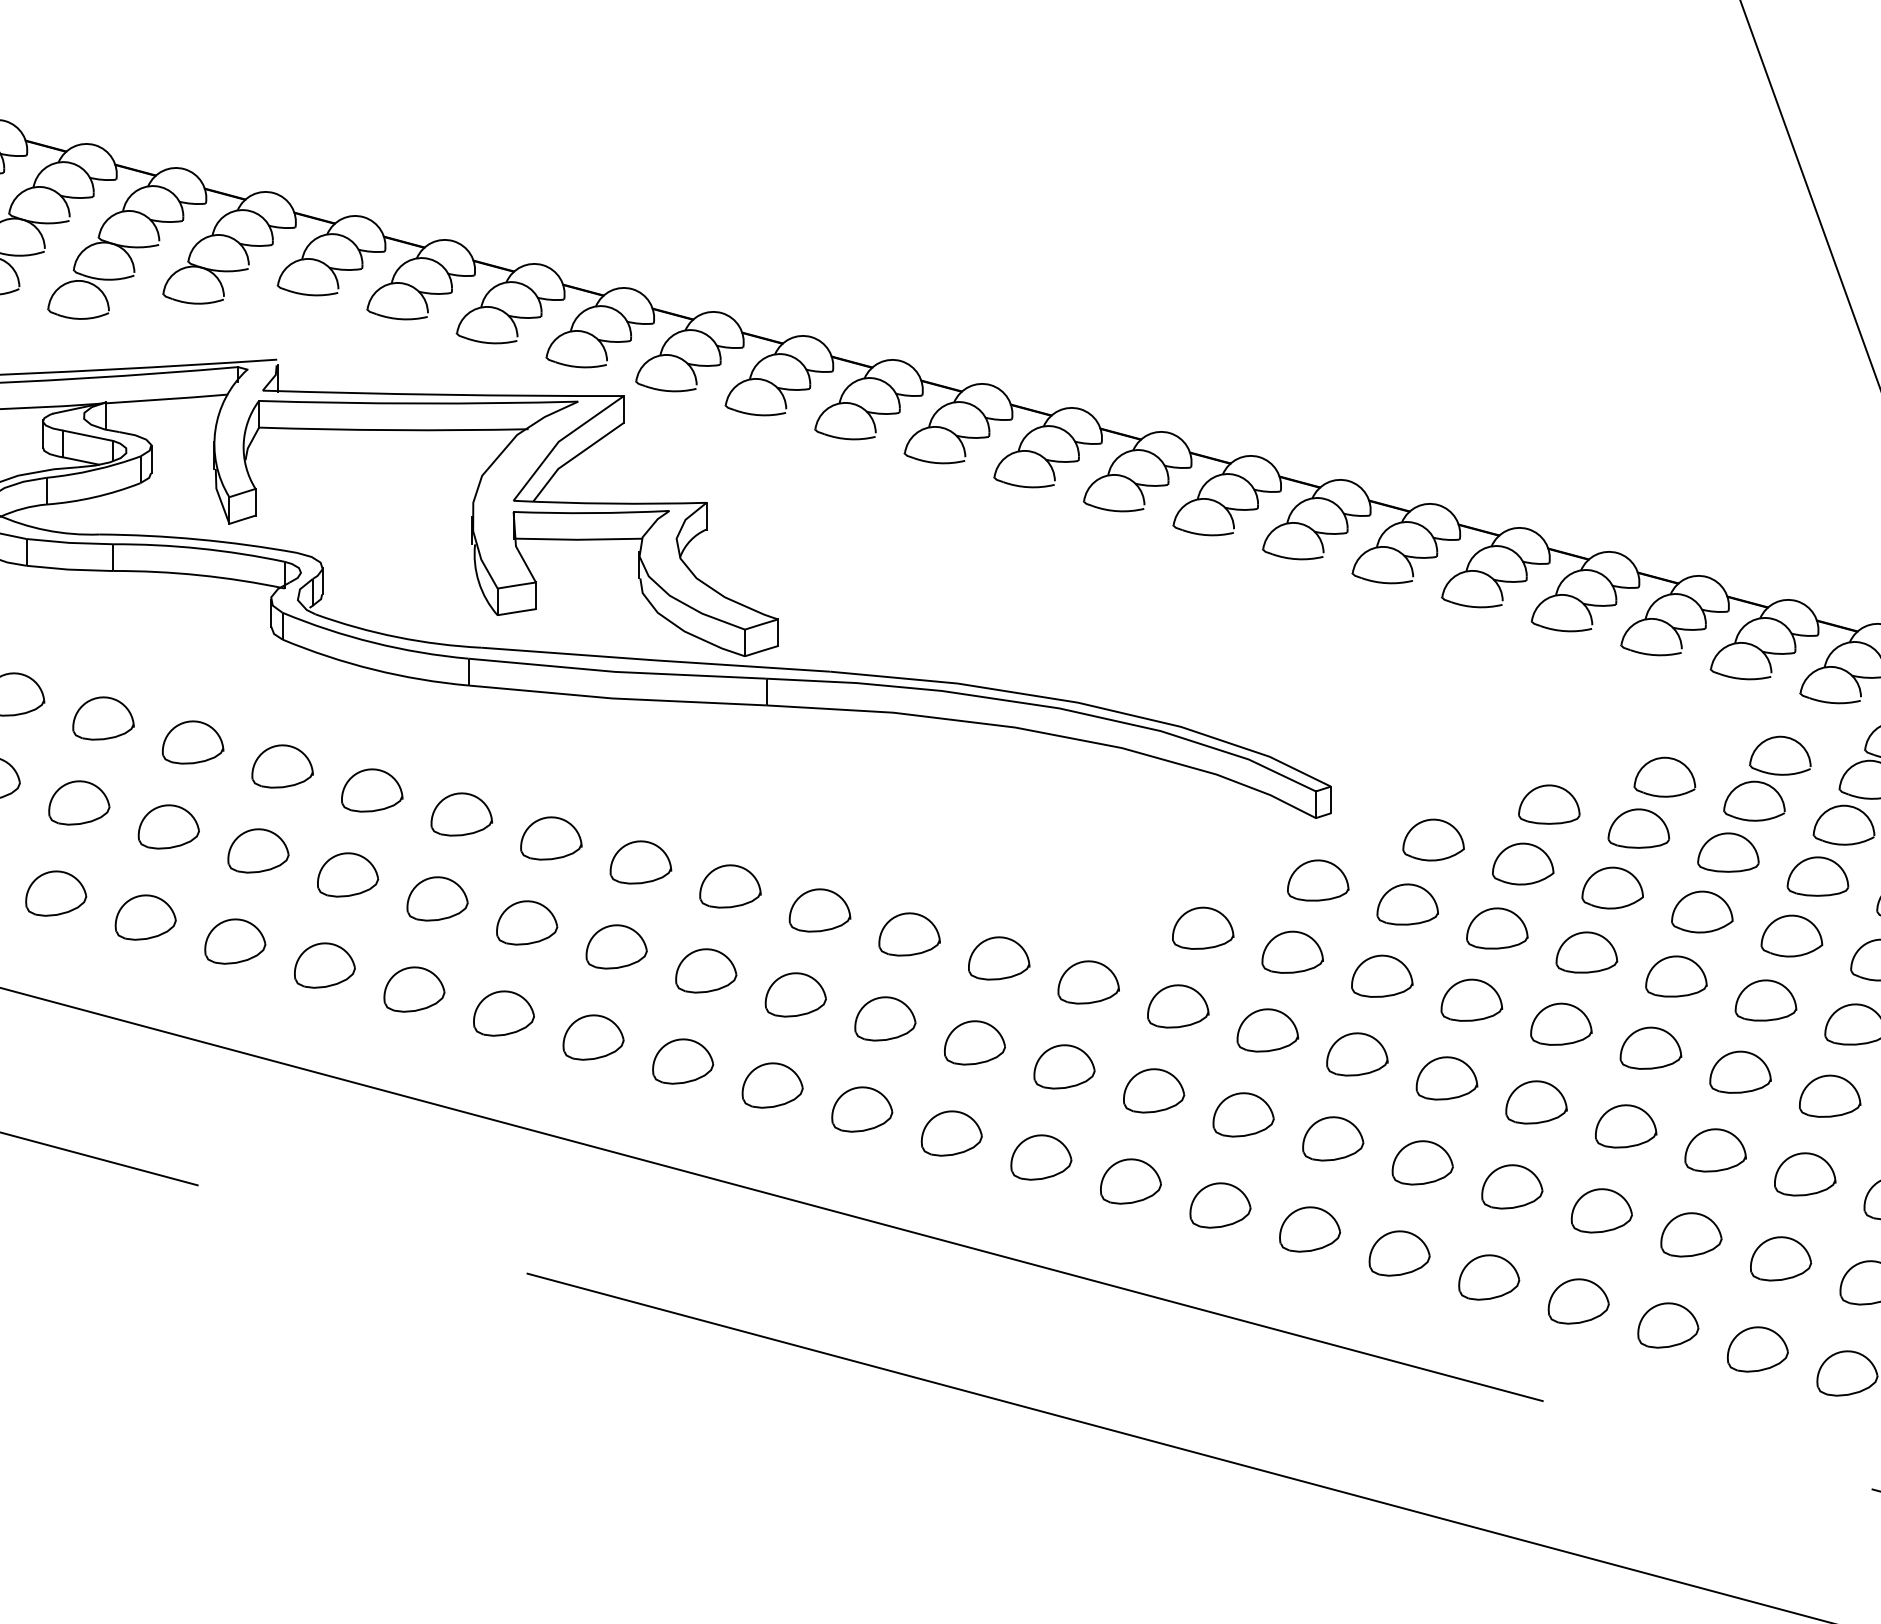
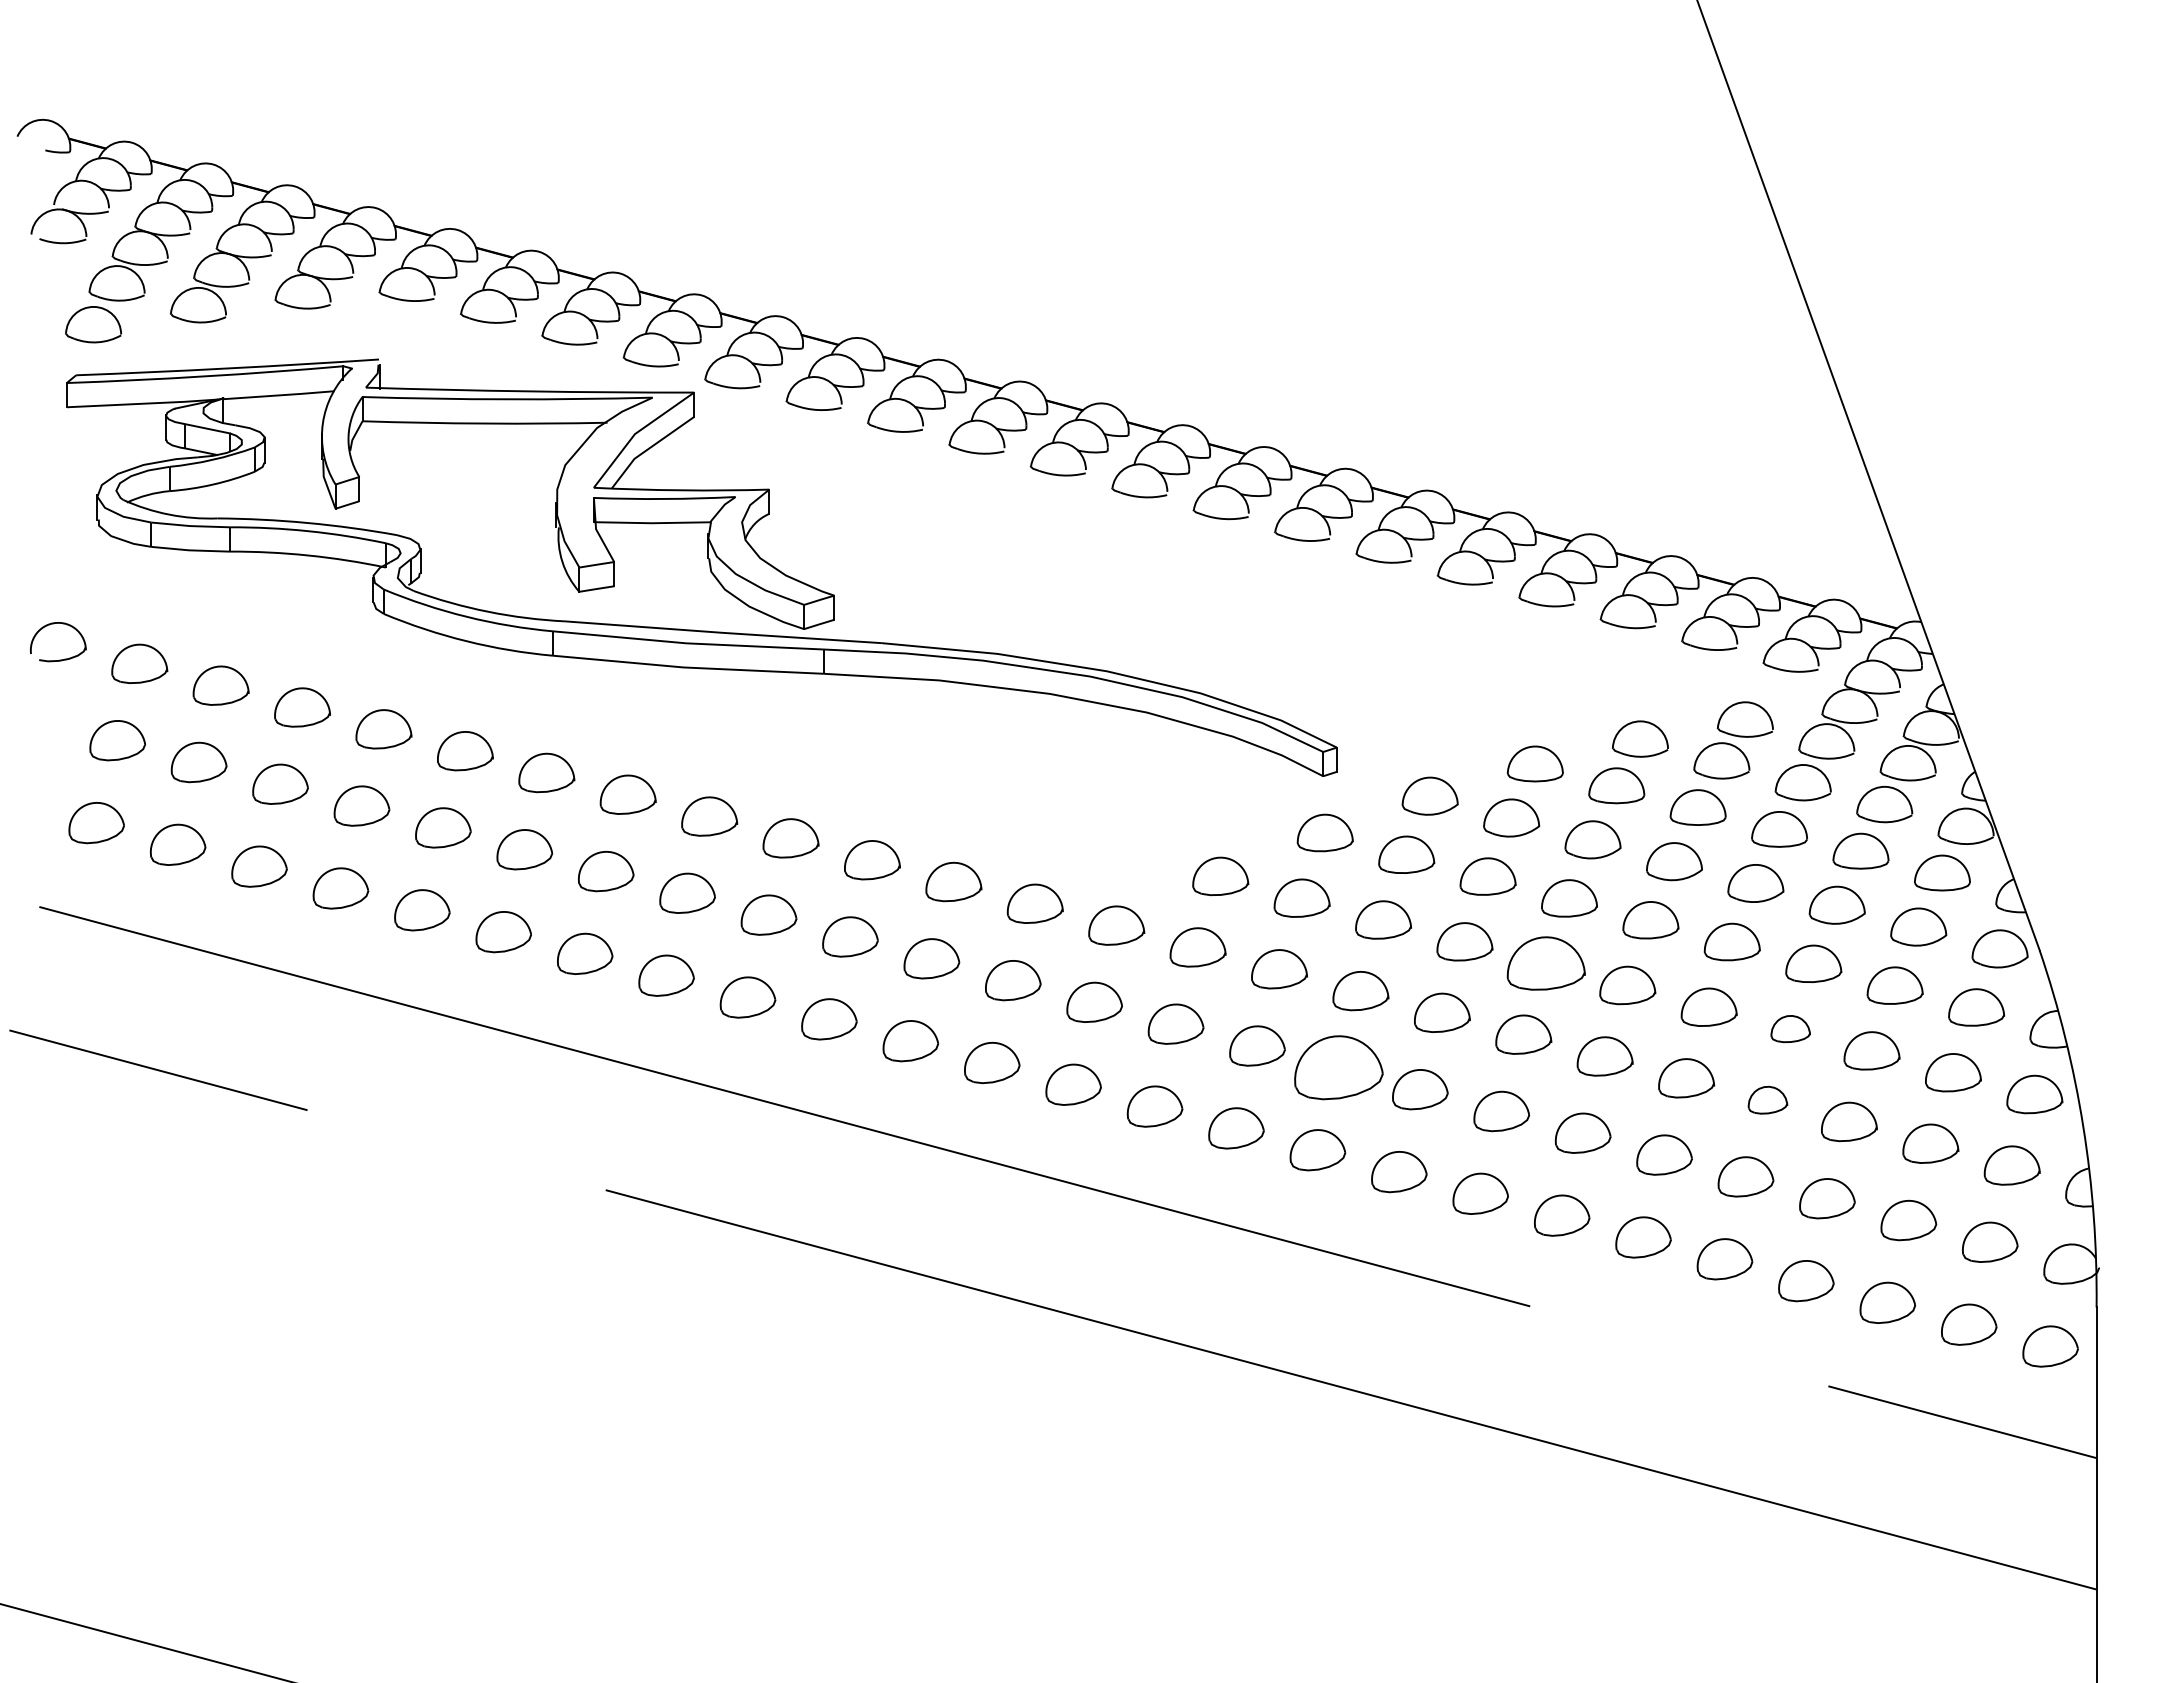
part: (1561, 1024) -> (1546, 963), size x1.4
part: (1829, 1095) -> (1790, 1028), size x0.7
part: (1332, 1138) -> (1338, 1067), size x1.6
part: (1804, 1174) -> (1767, 1100), size x0.7

